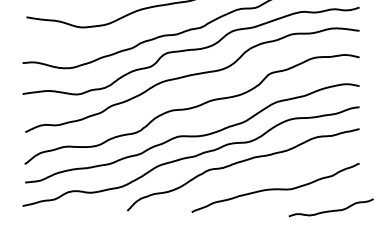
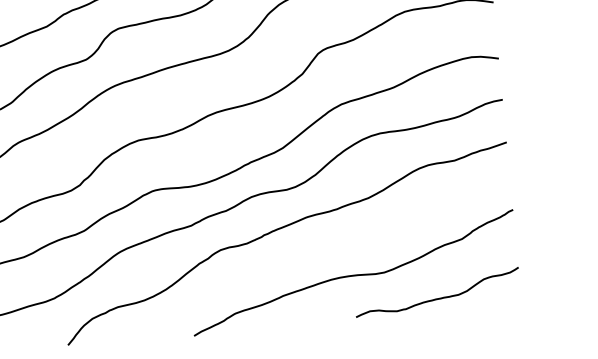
curve: (330, 210) -> (436, 297), moved

